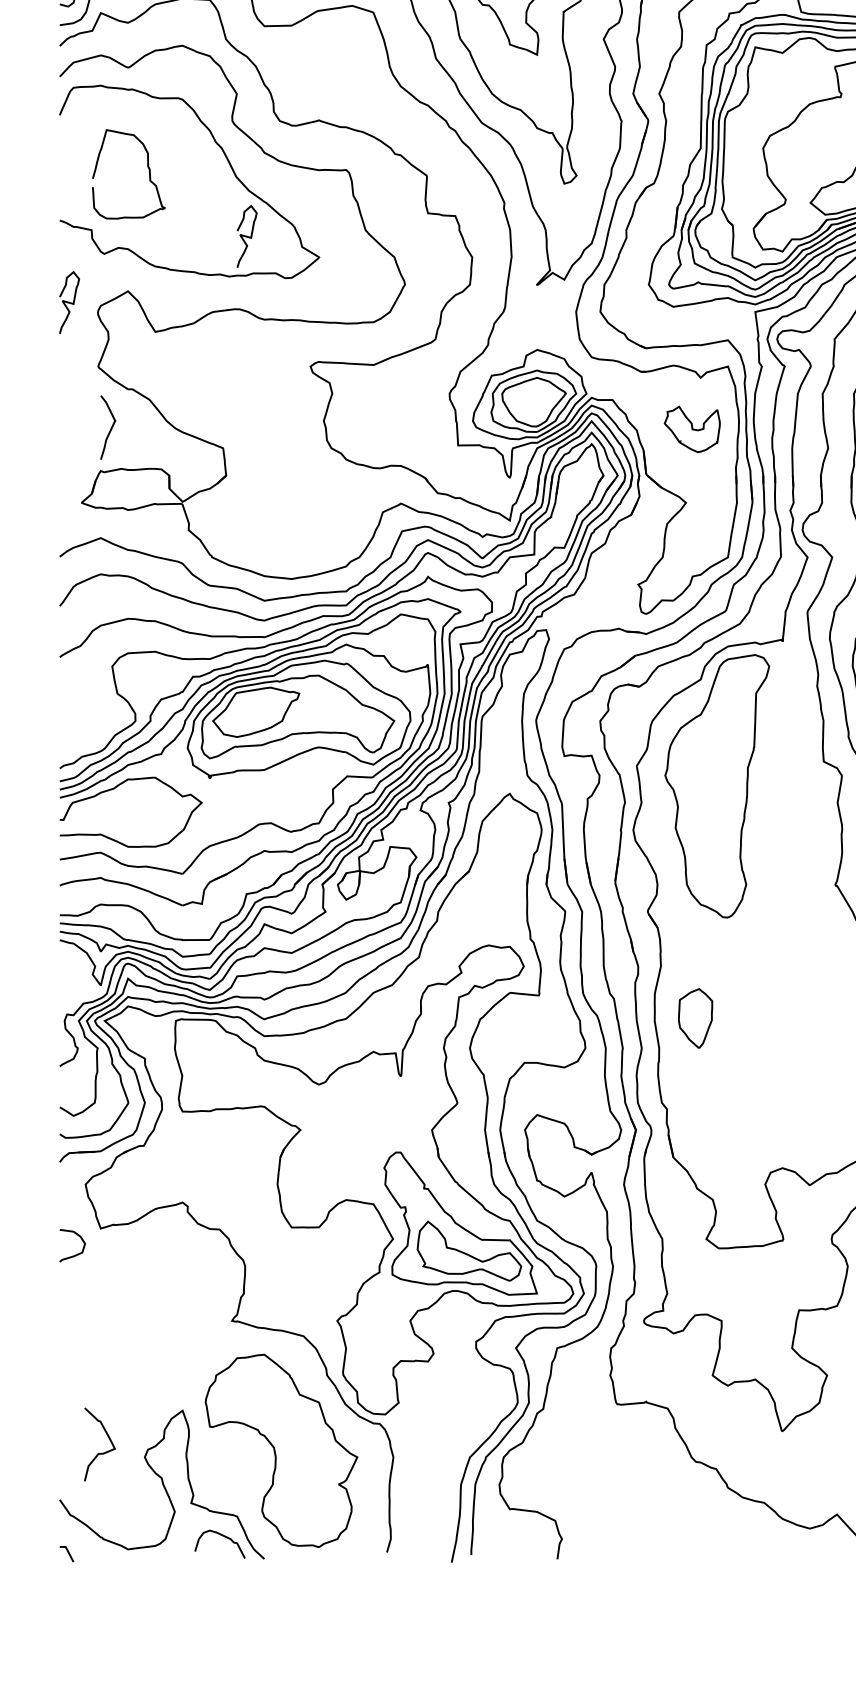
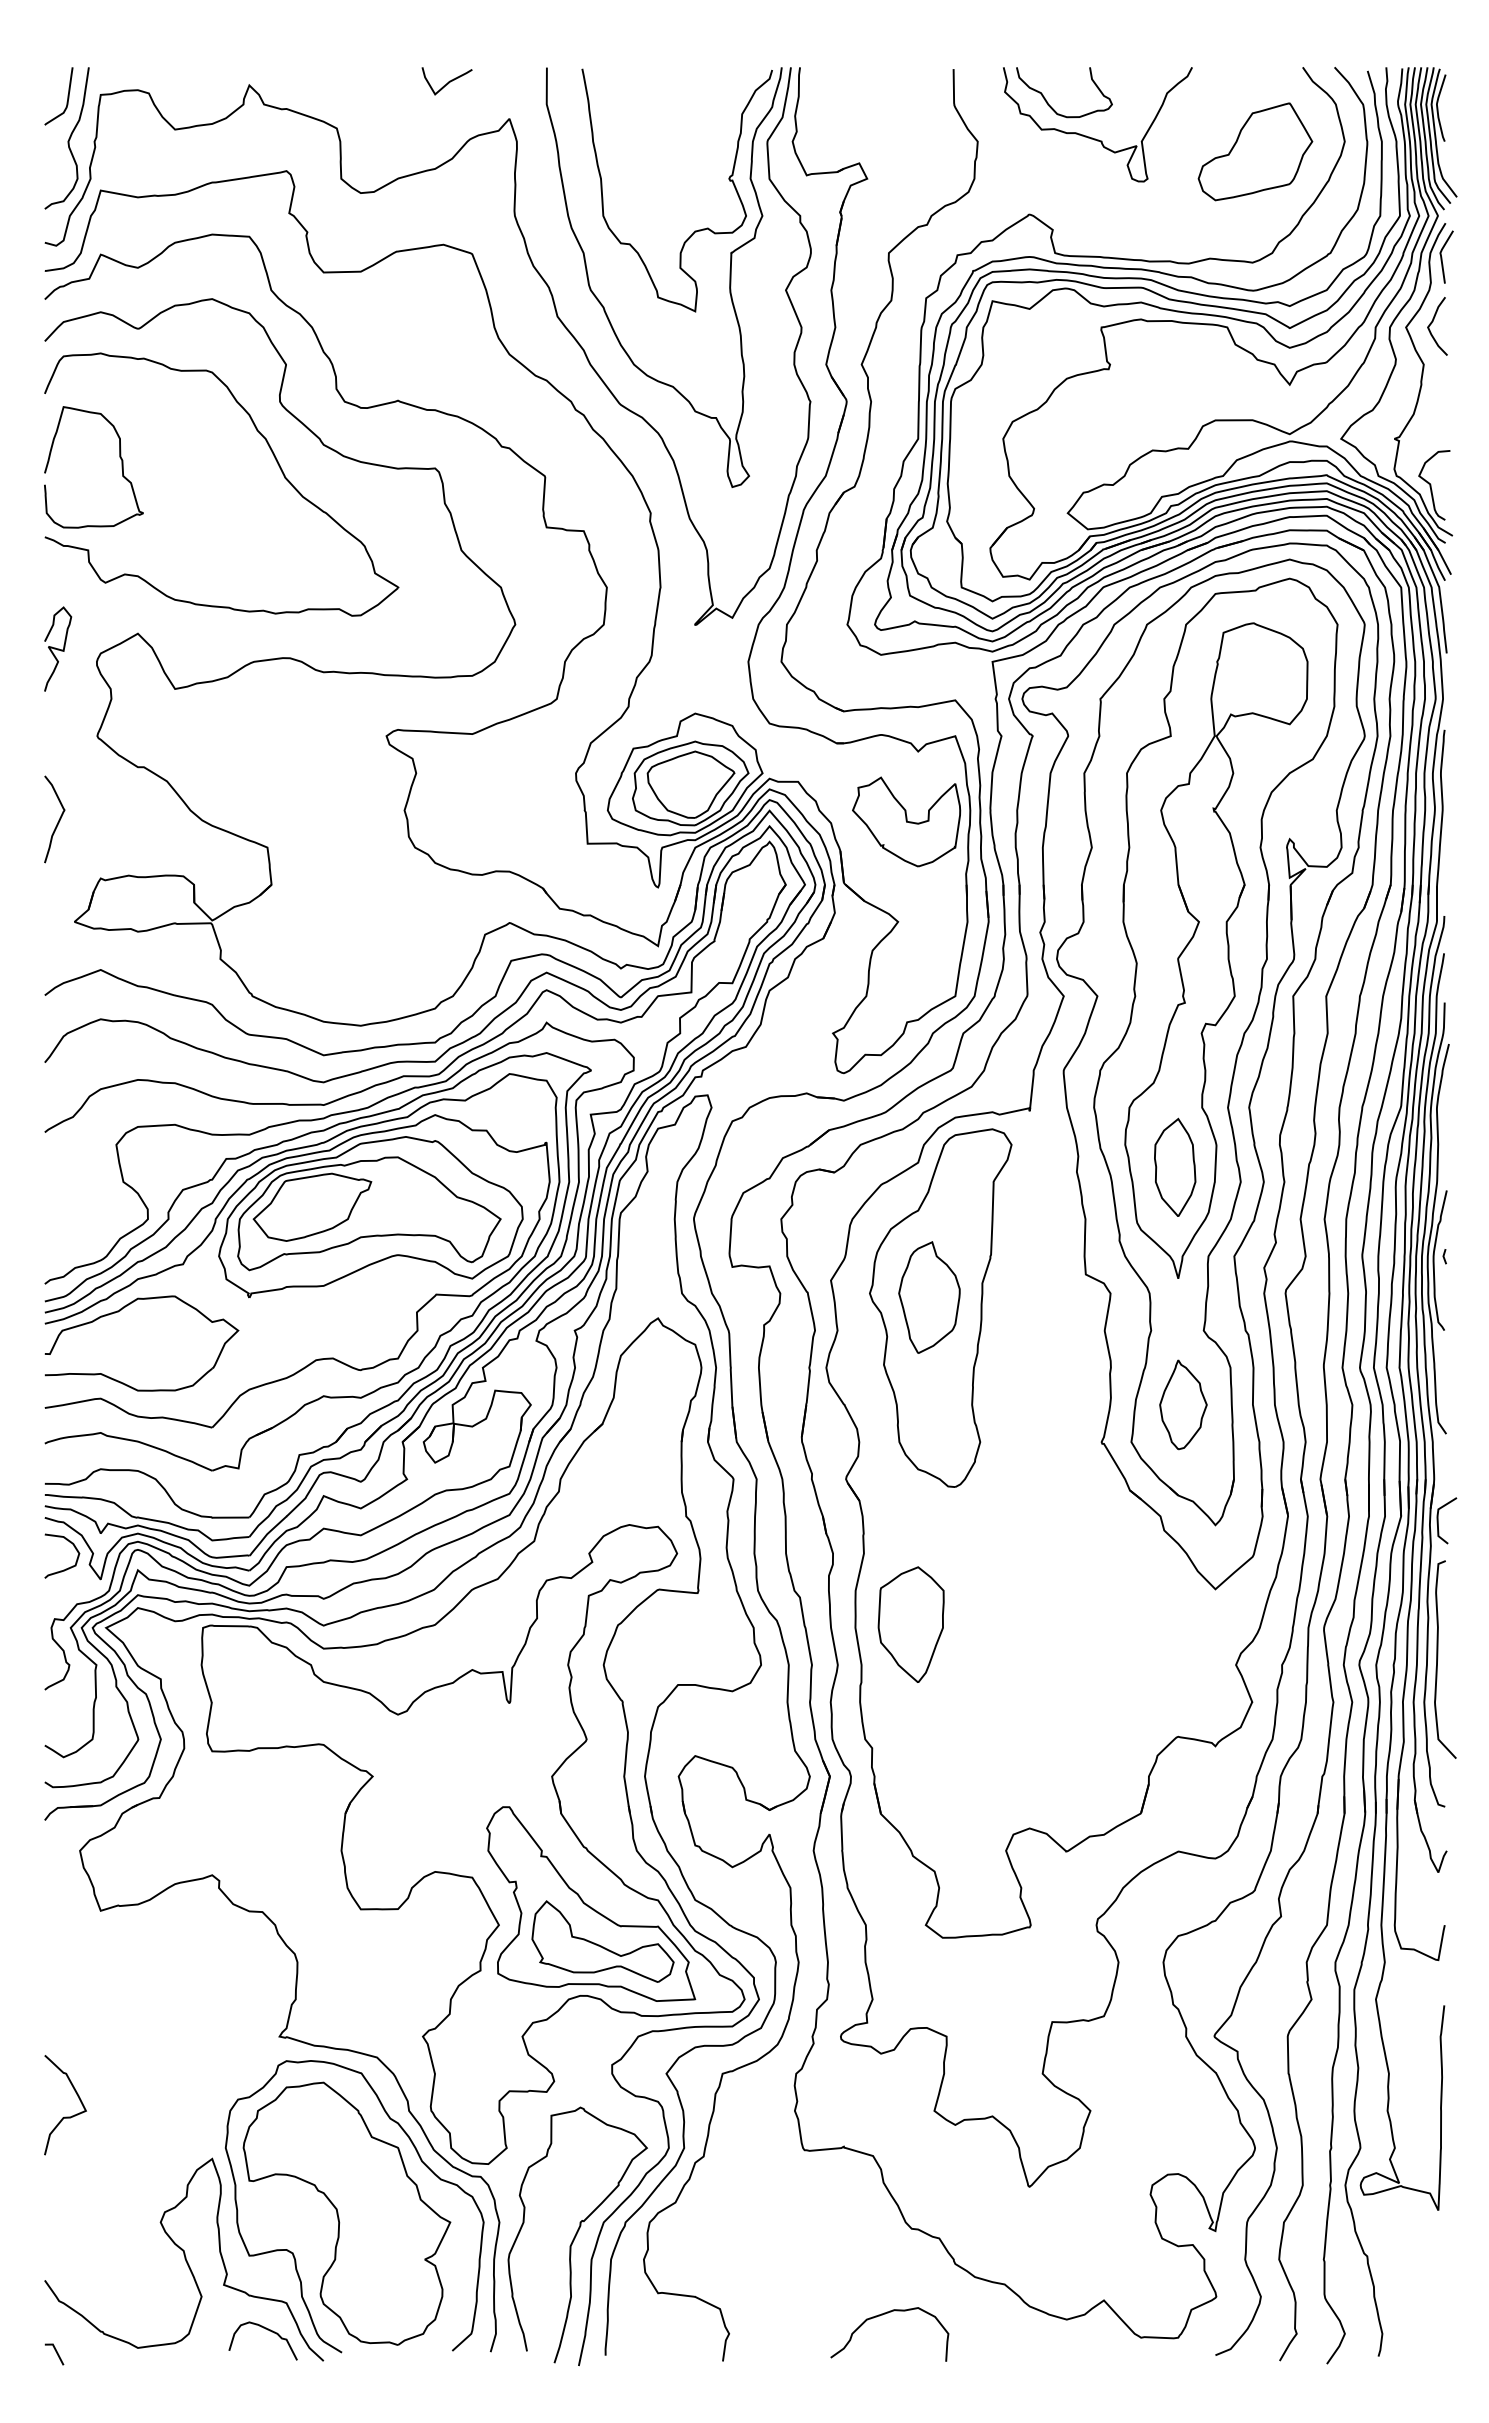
part: (147, 167) -> (119, 457), moved
curve: (247, 236) -> (300, 558), removed
curve: (110, 428) -> (58, 820), moved
part: (692, 429) -> (906, 821), size x1.43
part: (709, 778) -> (929, 1297), added
part: (695, 1018) -> (910, 1624), size x1.43
curve: (74, 1254) -> (65, 1568), moved
curve: (99, 1452) -> (65, 2116), moved
curve: (450, 1466) -> (577, 2234), added
curve: (242, 1479) -> (293, 2252), added
curve: (674, 1525) -> (882, 2315), added

